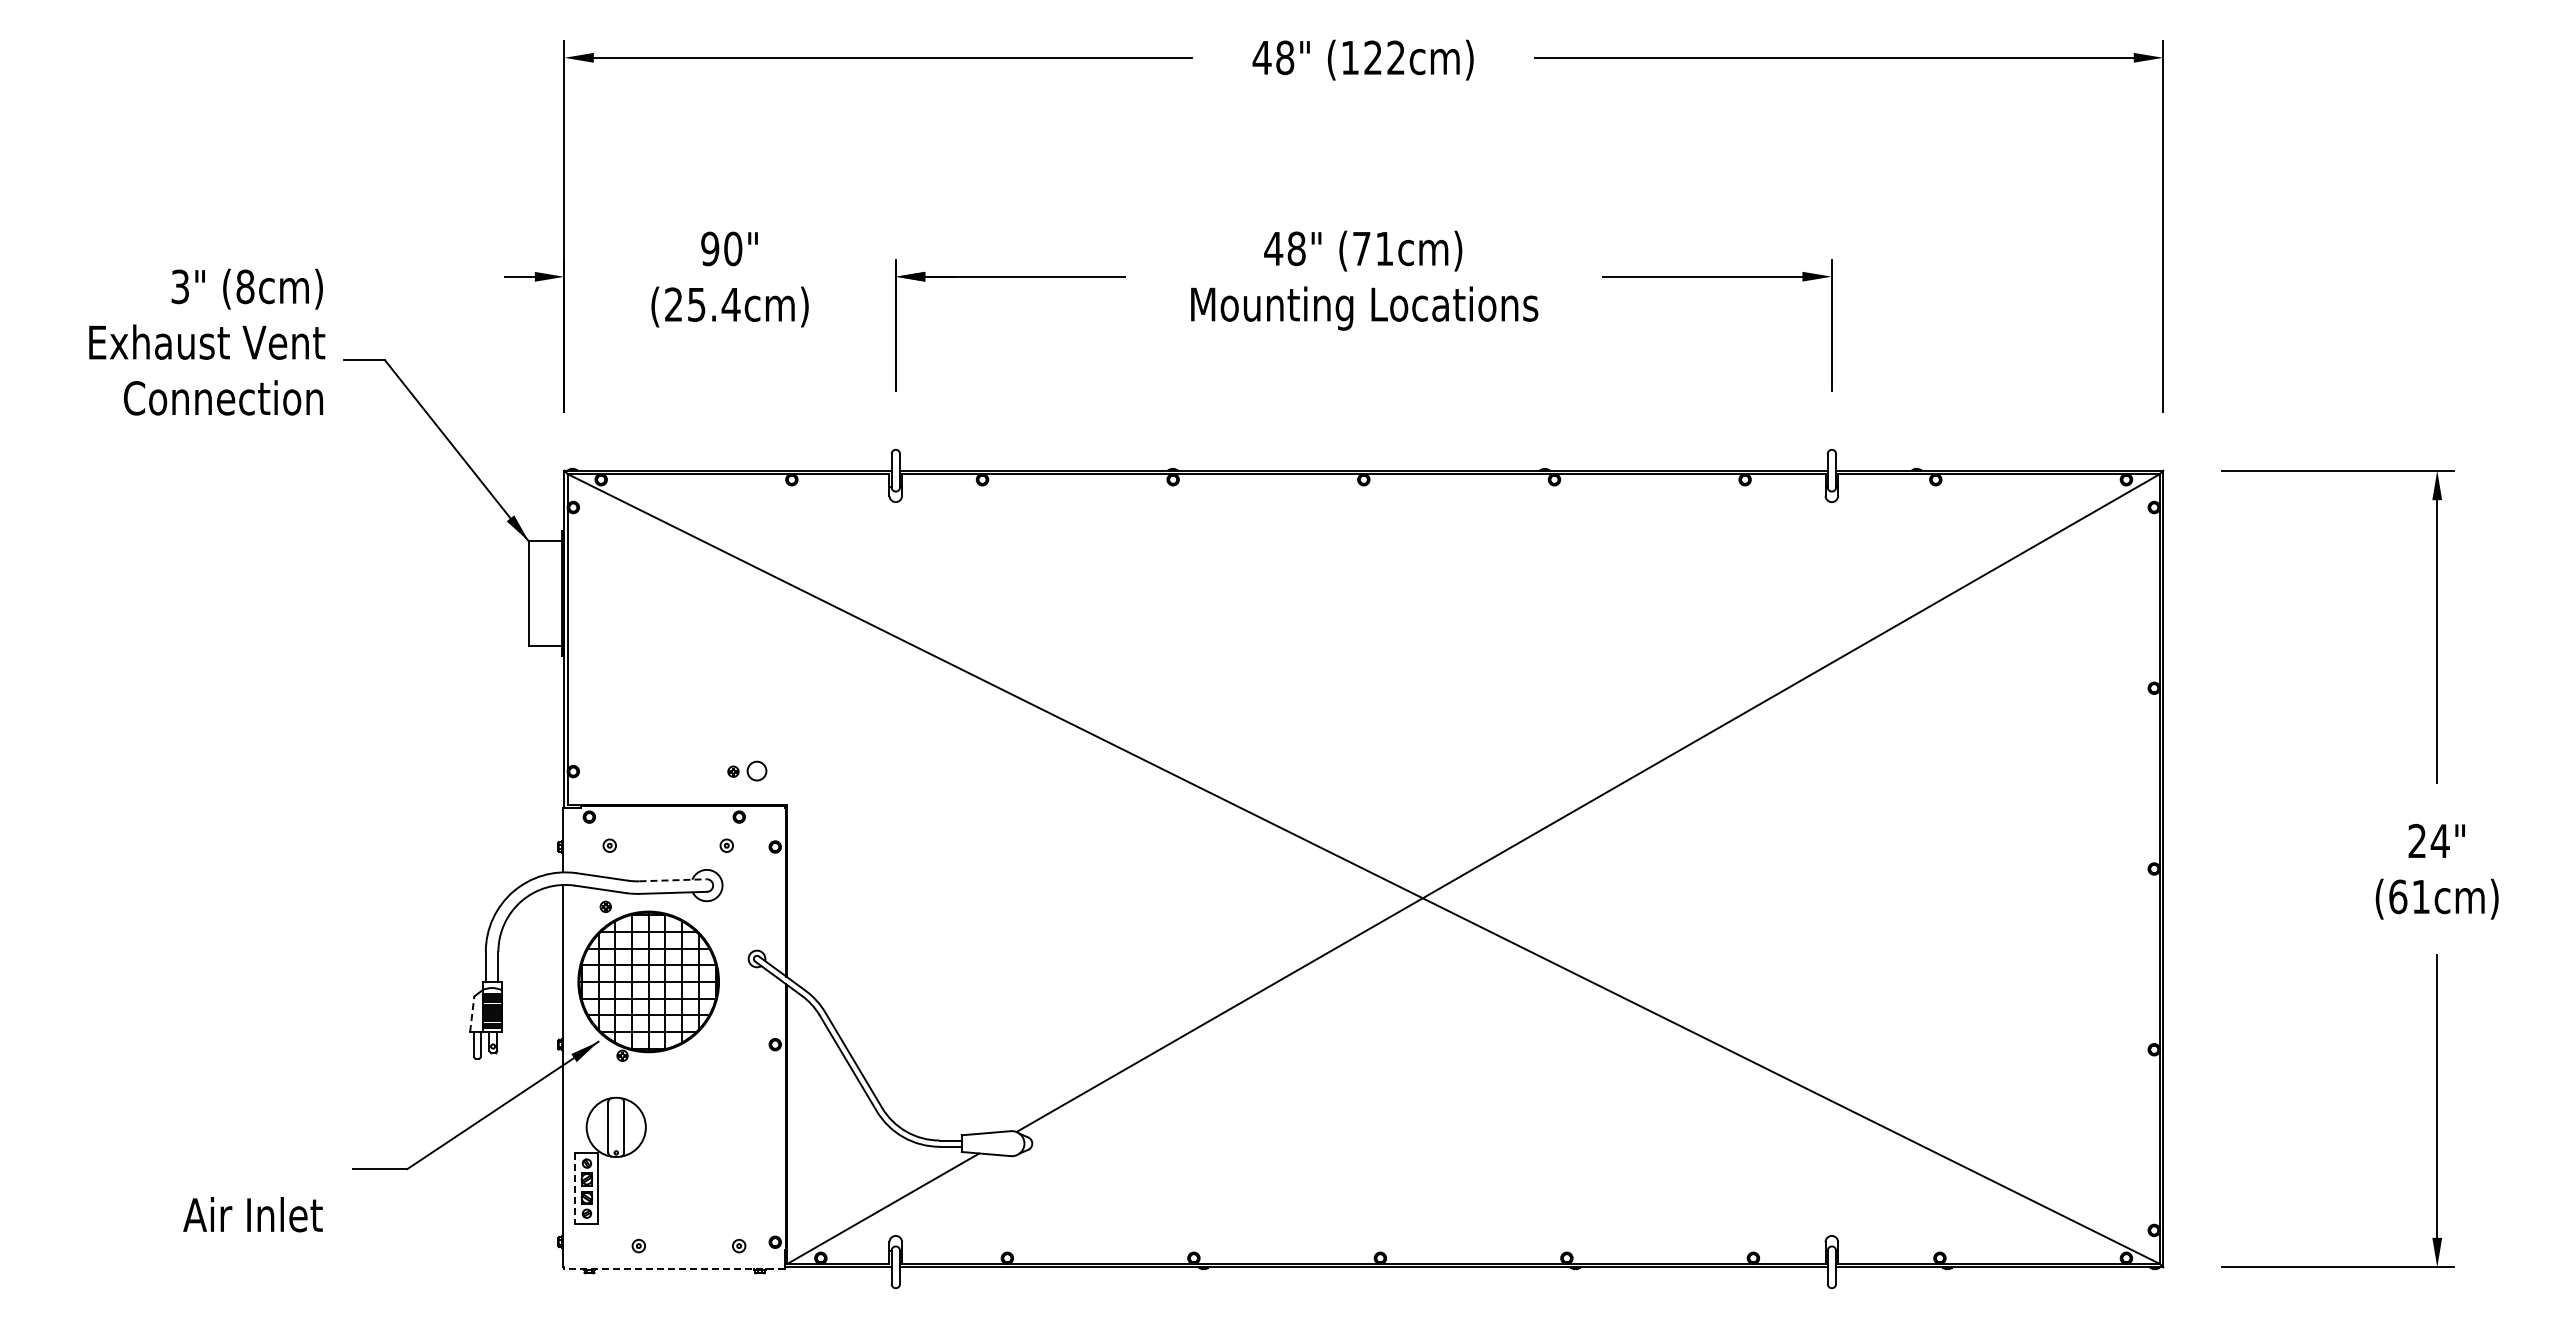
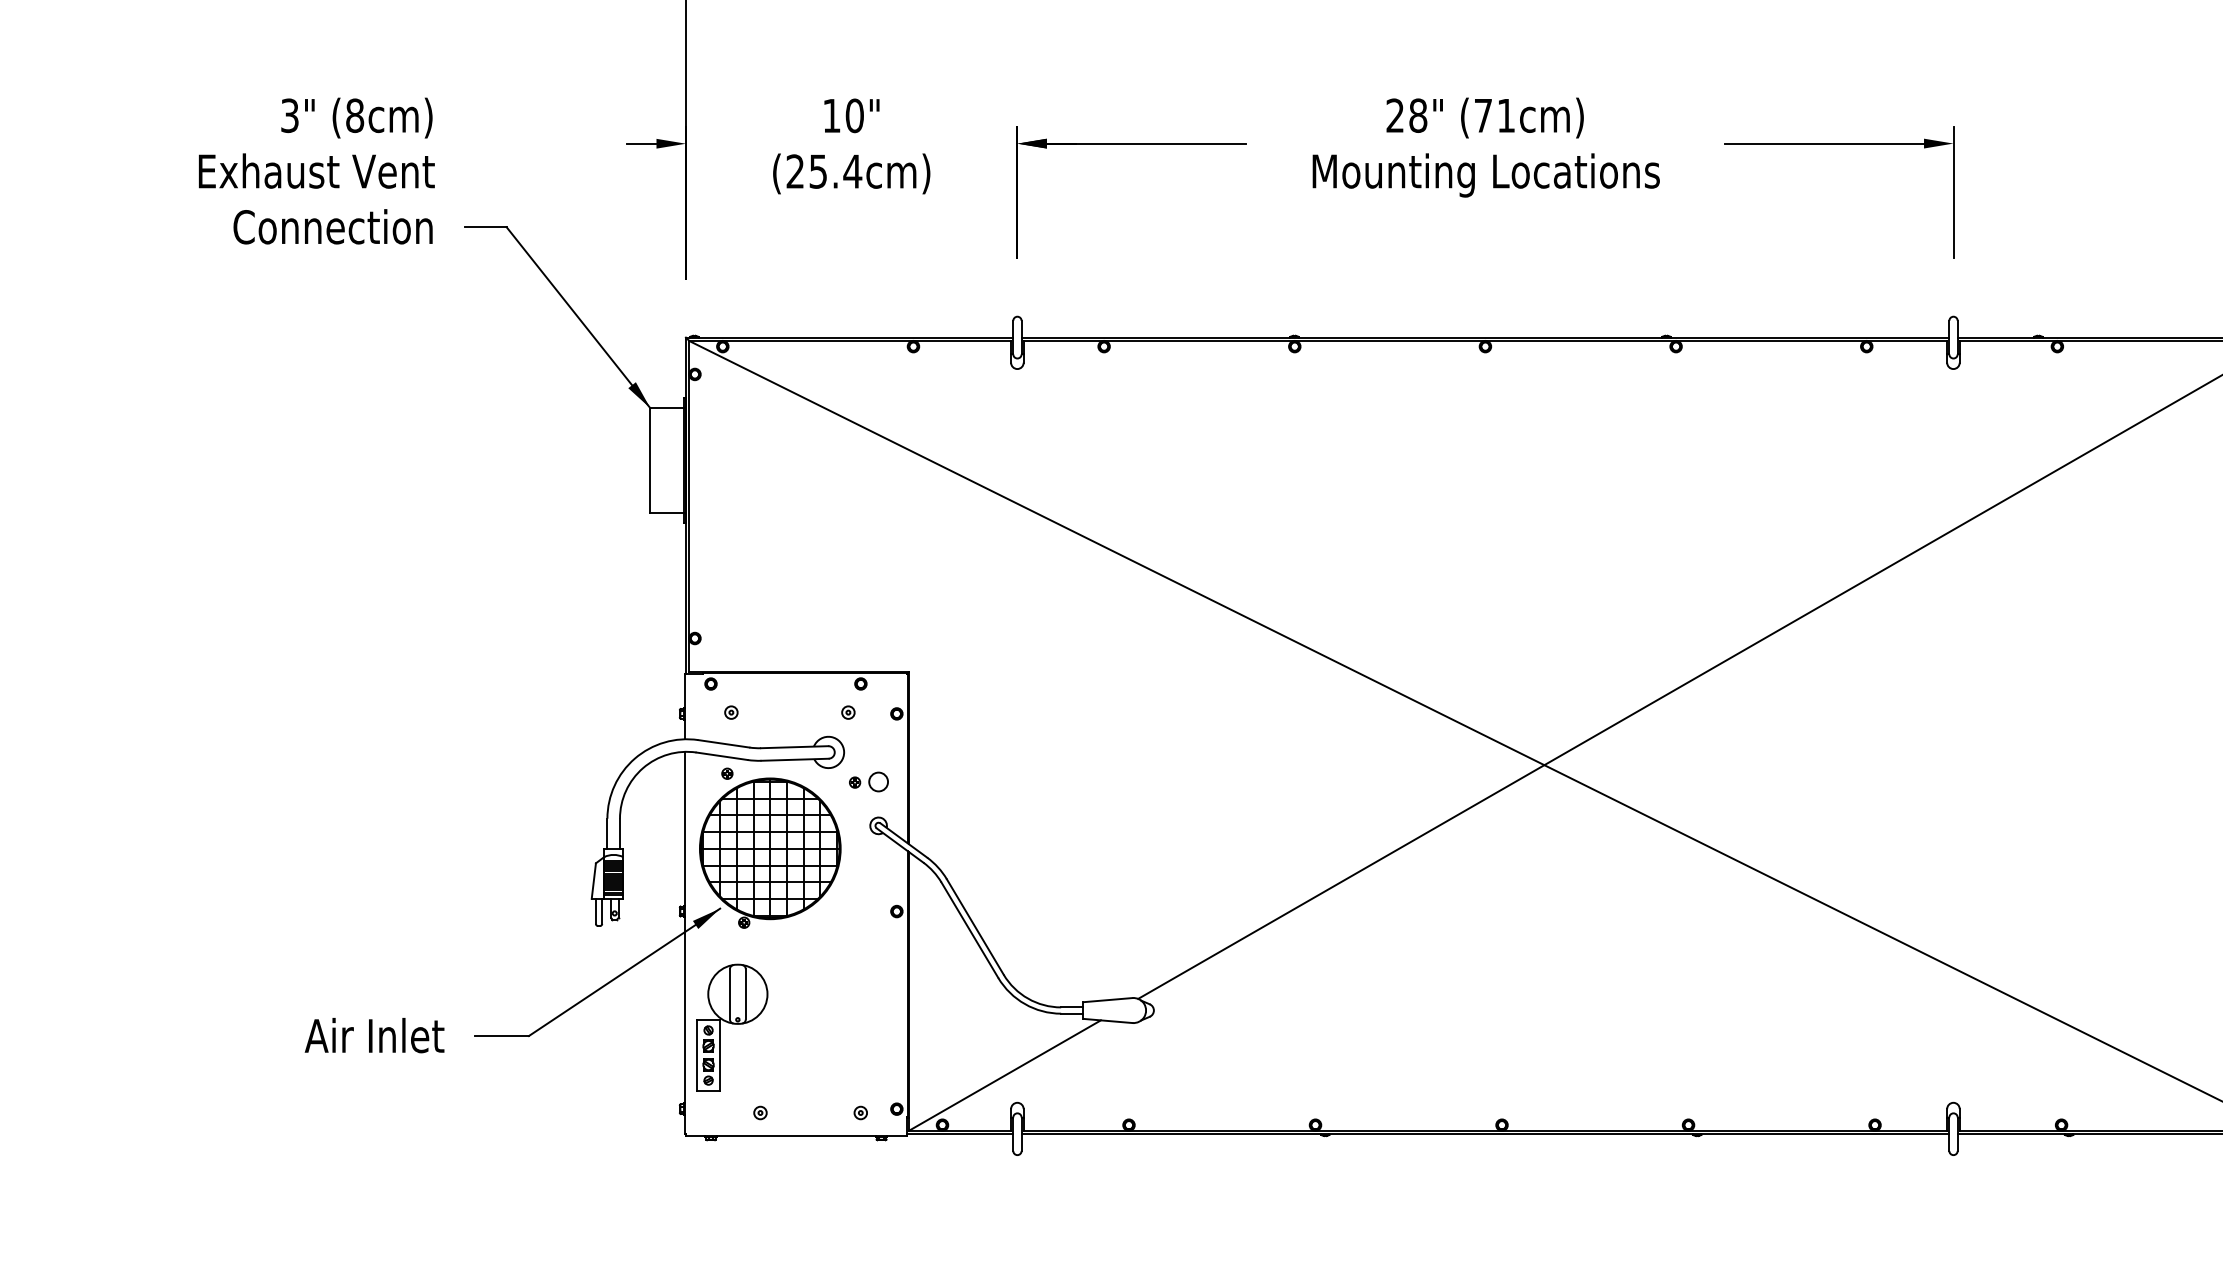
text: (710, 248) -> (832, 115), 90" -> 10"
text: (1273, 248) -> (1395, 115), 48" -> 28"
text: (207, 341) -> (317, 170), moved
part: (747, 770) -> (869, 781), moved
line: (673, 880) -> (795, 747), dashed -> solid
line: (472, 1014) -> (594, 881), dashed -> solid
line: (575, 1188) -> (697, 1055), dashed -> solid
text: (252, 1214) -> (374, 1035), moved
line: (674, 1268) -> (796, 1135), dashed -> solid

